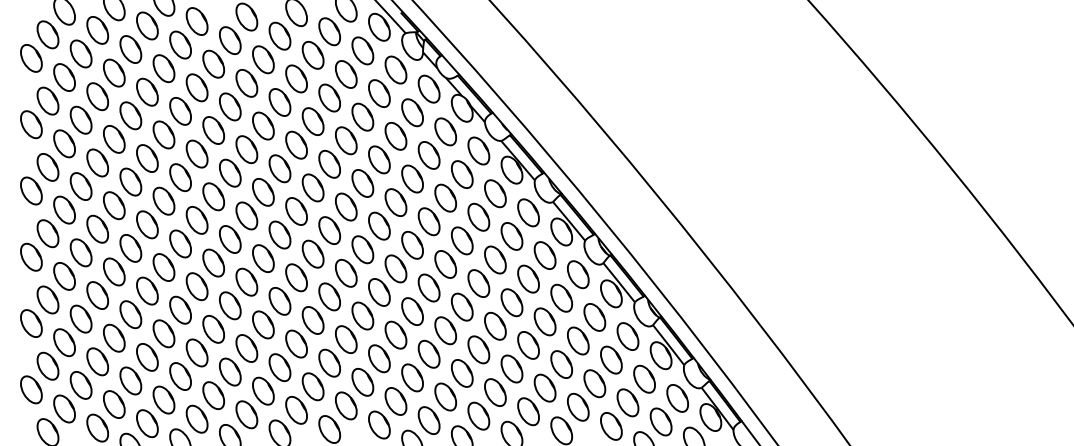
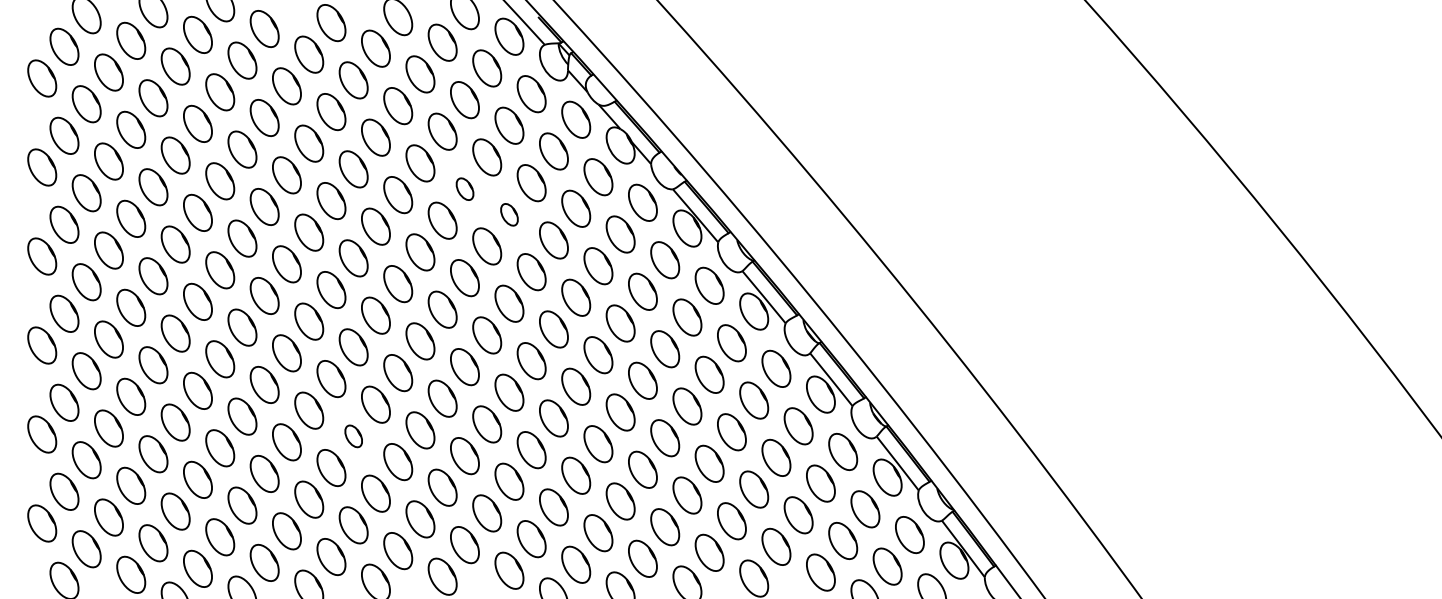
part: (346, 140) -> (465, 188), size x0.6
part: (379, 159) -> (509, 214), size x0.6
part: (263, 324) -> (353, 435), size x0.6

